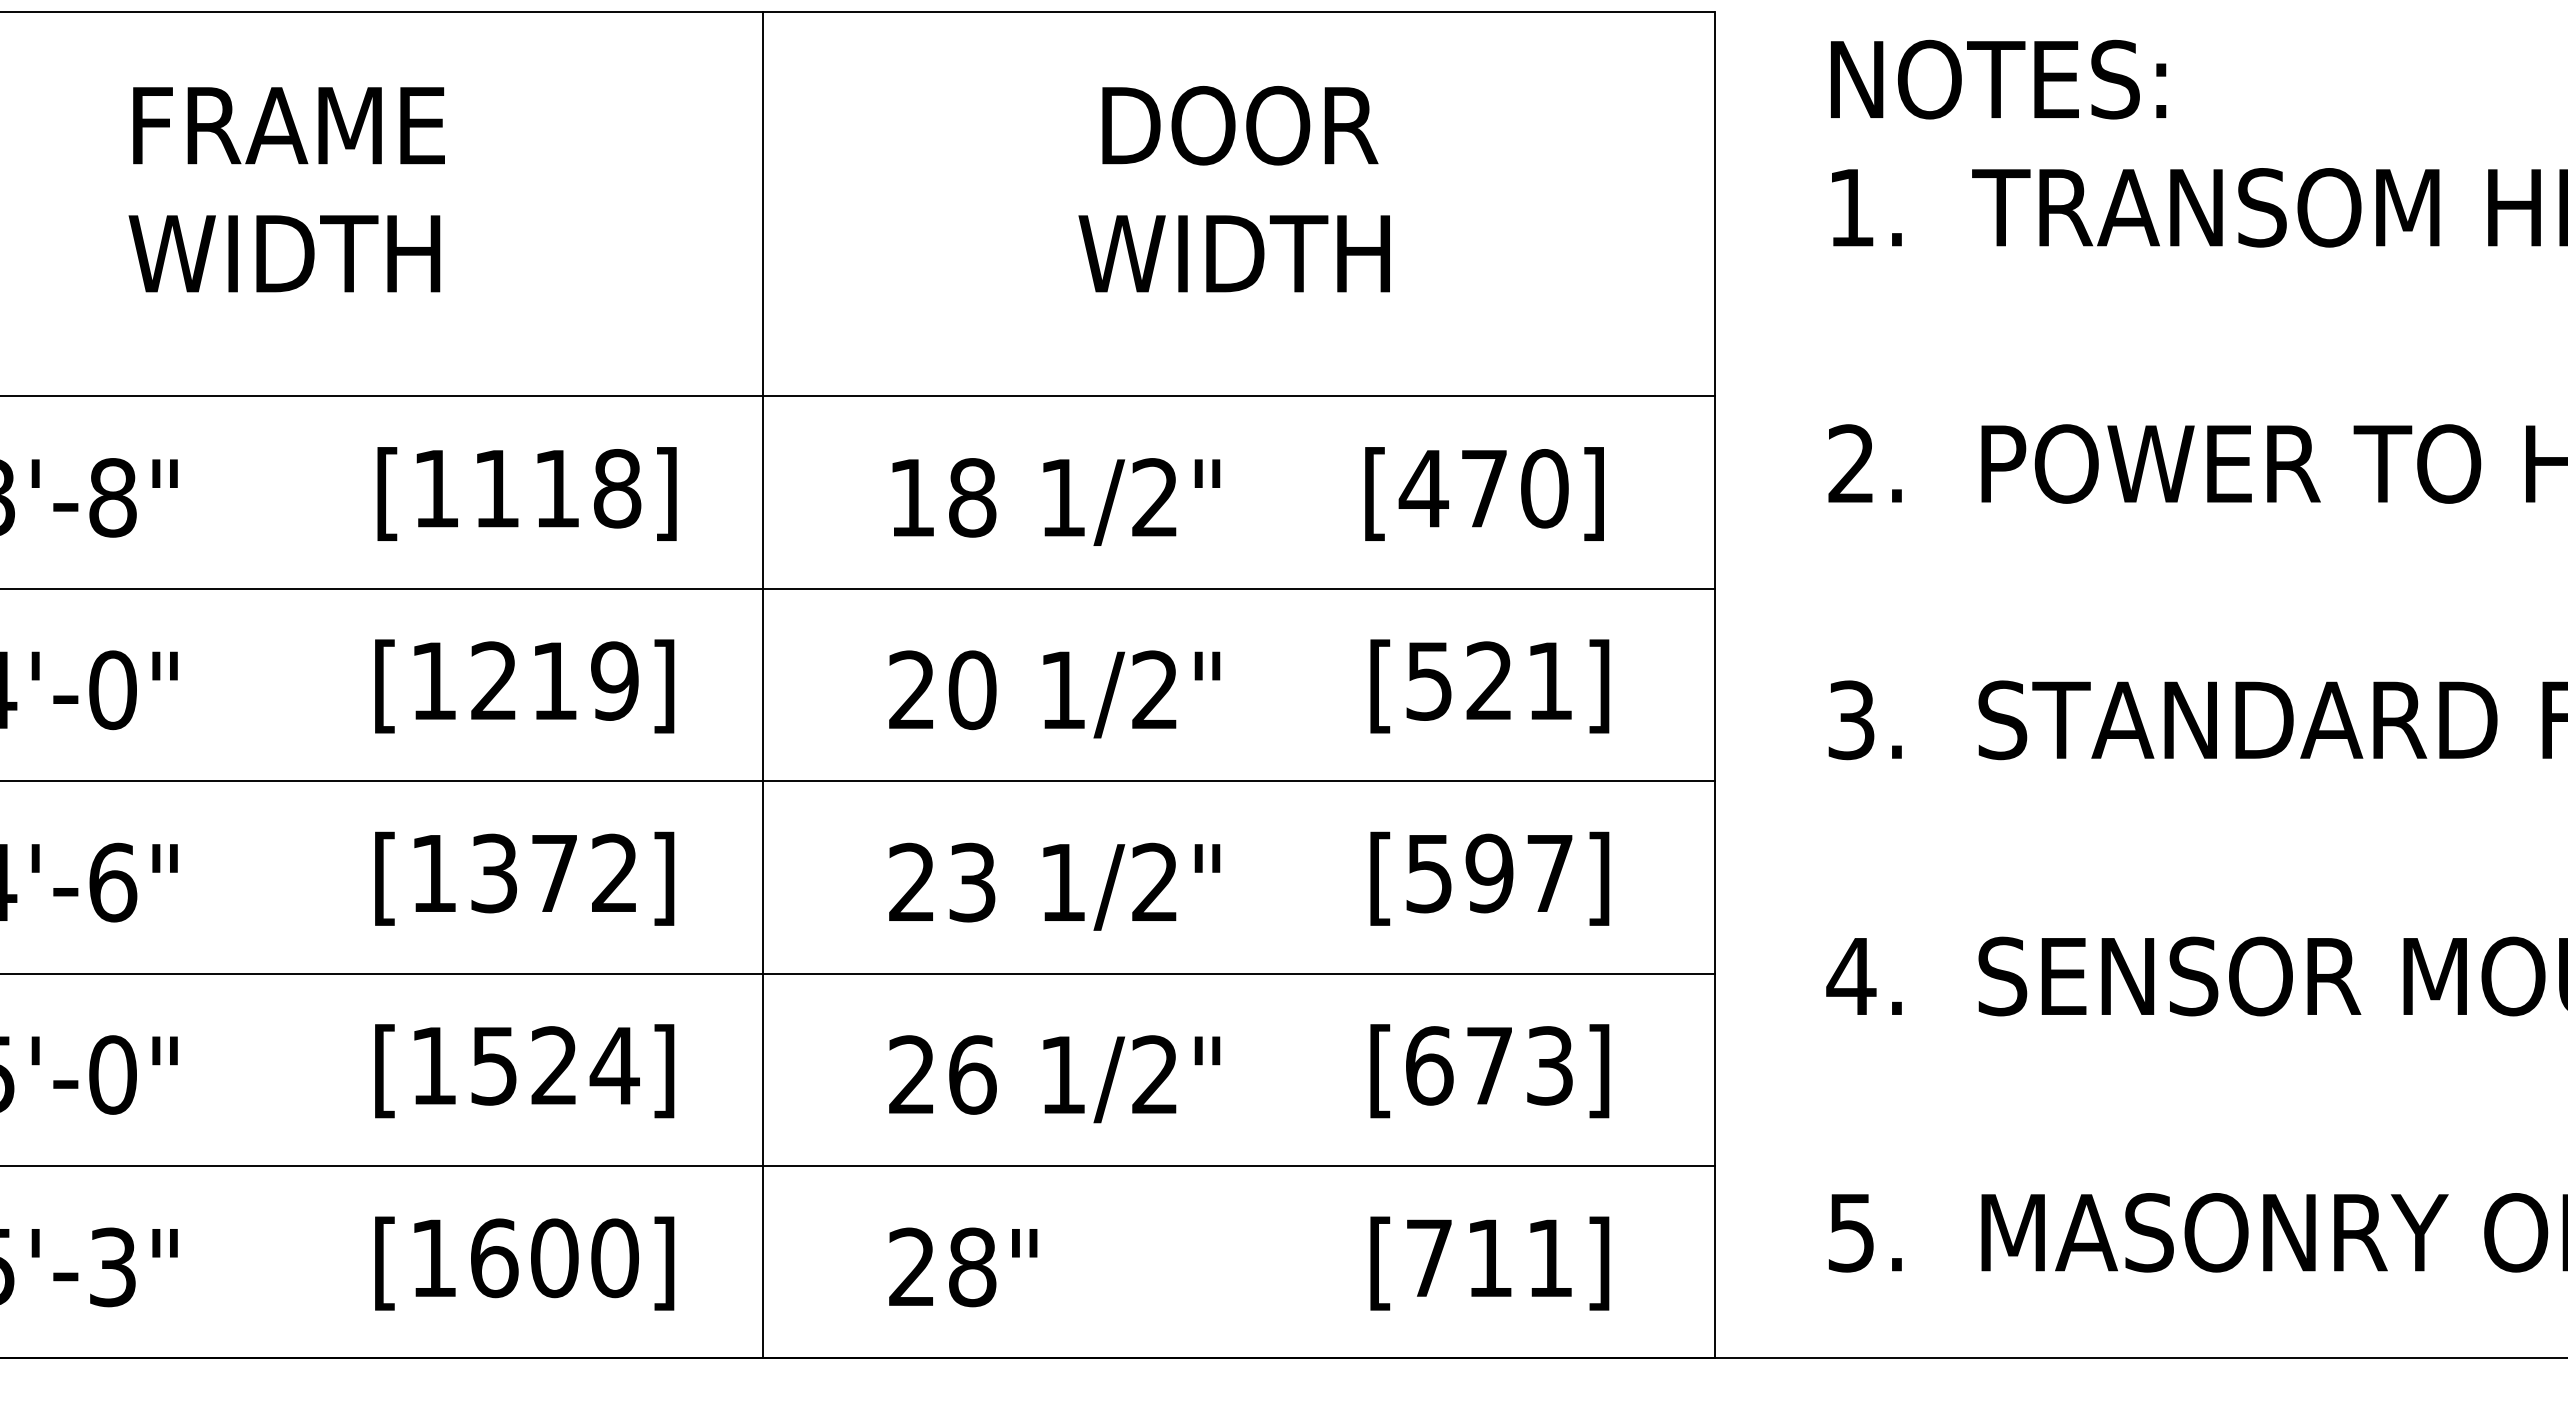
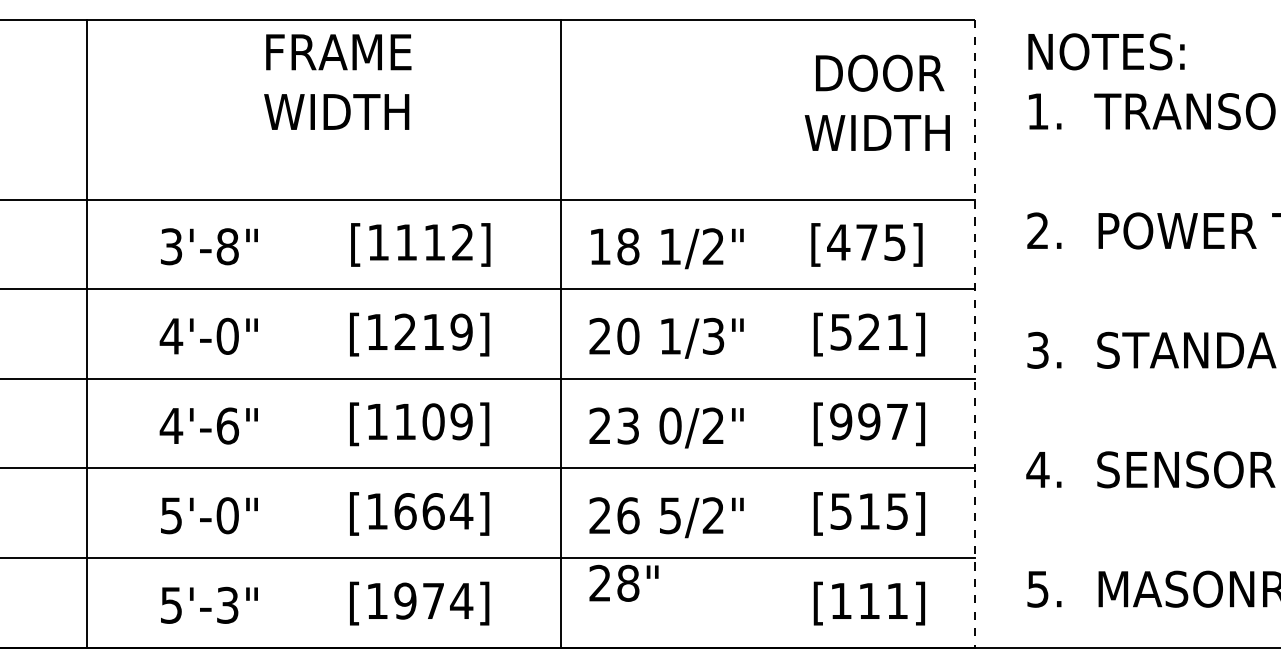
text: (286, 188) -> (337, 81), moved
text: (1232, 188) -> (876, 102), moved
text: (616, 488) -> (462, 242), [1118] -> [1112]
text: (1545, 488) -> (895, 242), [470] -> [475]
line: (762, 683) -> (560, 333), moved
line: (1715, 686) -> (974, 334), solid -> dashed
text: (1155, 690) -> (713, 336), 1/2" -> 1/3"
text: (554, 872) -> (433, 421), [1372] -> [1109]
text: (1429, 872) -> (841, 421), [597] -> [997]
text: (1062, 881) -> (670, 425), 1/2" -> 0/2"
text: (524, 1065) -> (419, 511), [1524] -> [1664]
text: (1487, 1065) -> (868, 511), [673] -> [515]
text: (1062, 1074) -> (670, 515), 1/2" -> 5/2"
text: (554, 1256) -> (433, 600), [1600] -> [1974]
text: (1429, 1256) -> (841, 600), [711] -> [111]
text: (962, 1265) -> (623, 582), moved

